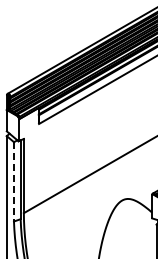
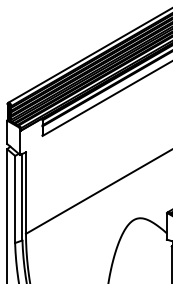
line: (13, 181) -> (14, 199), dashed -> solid

